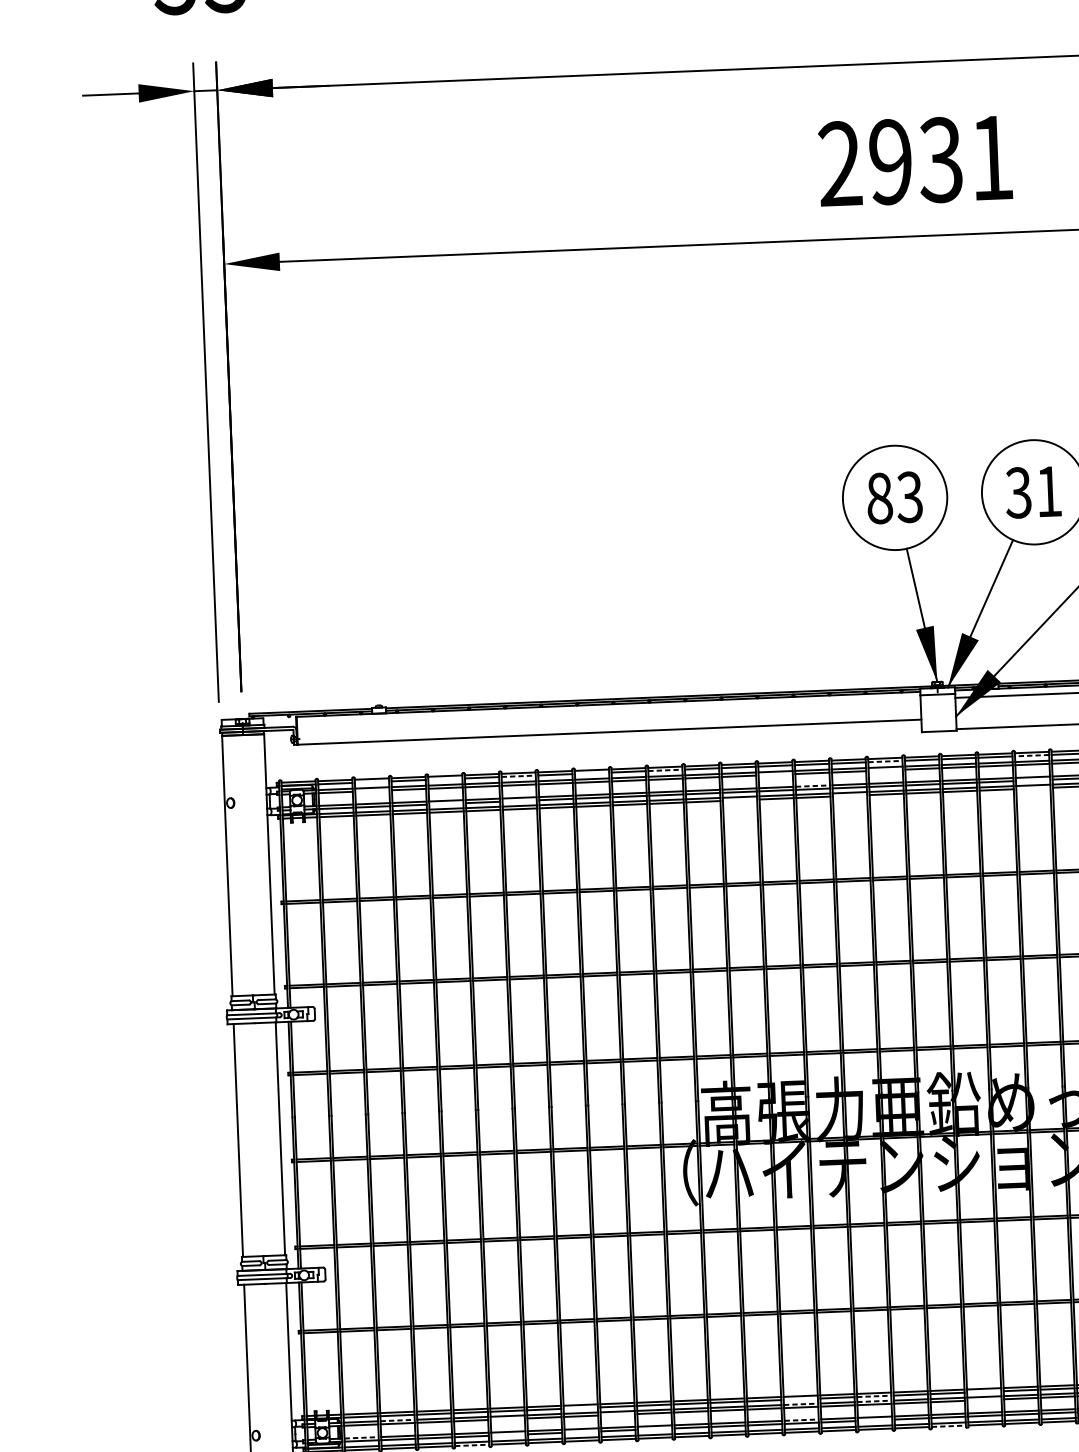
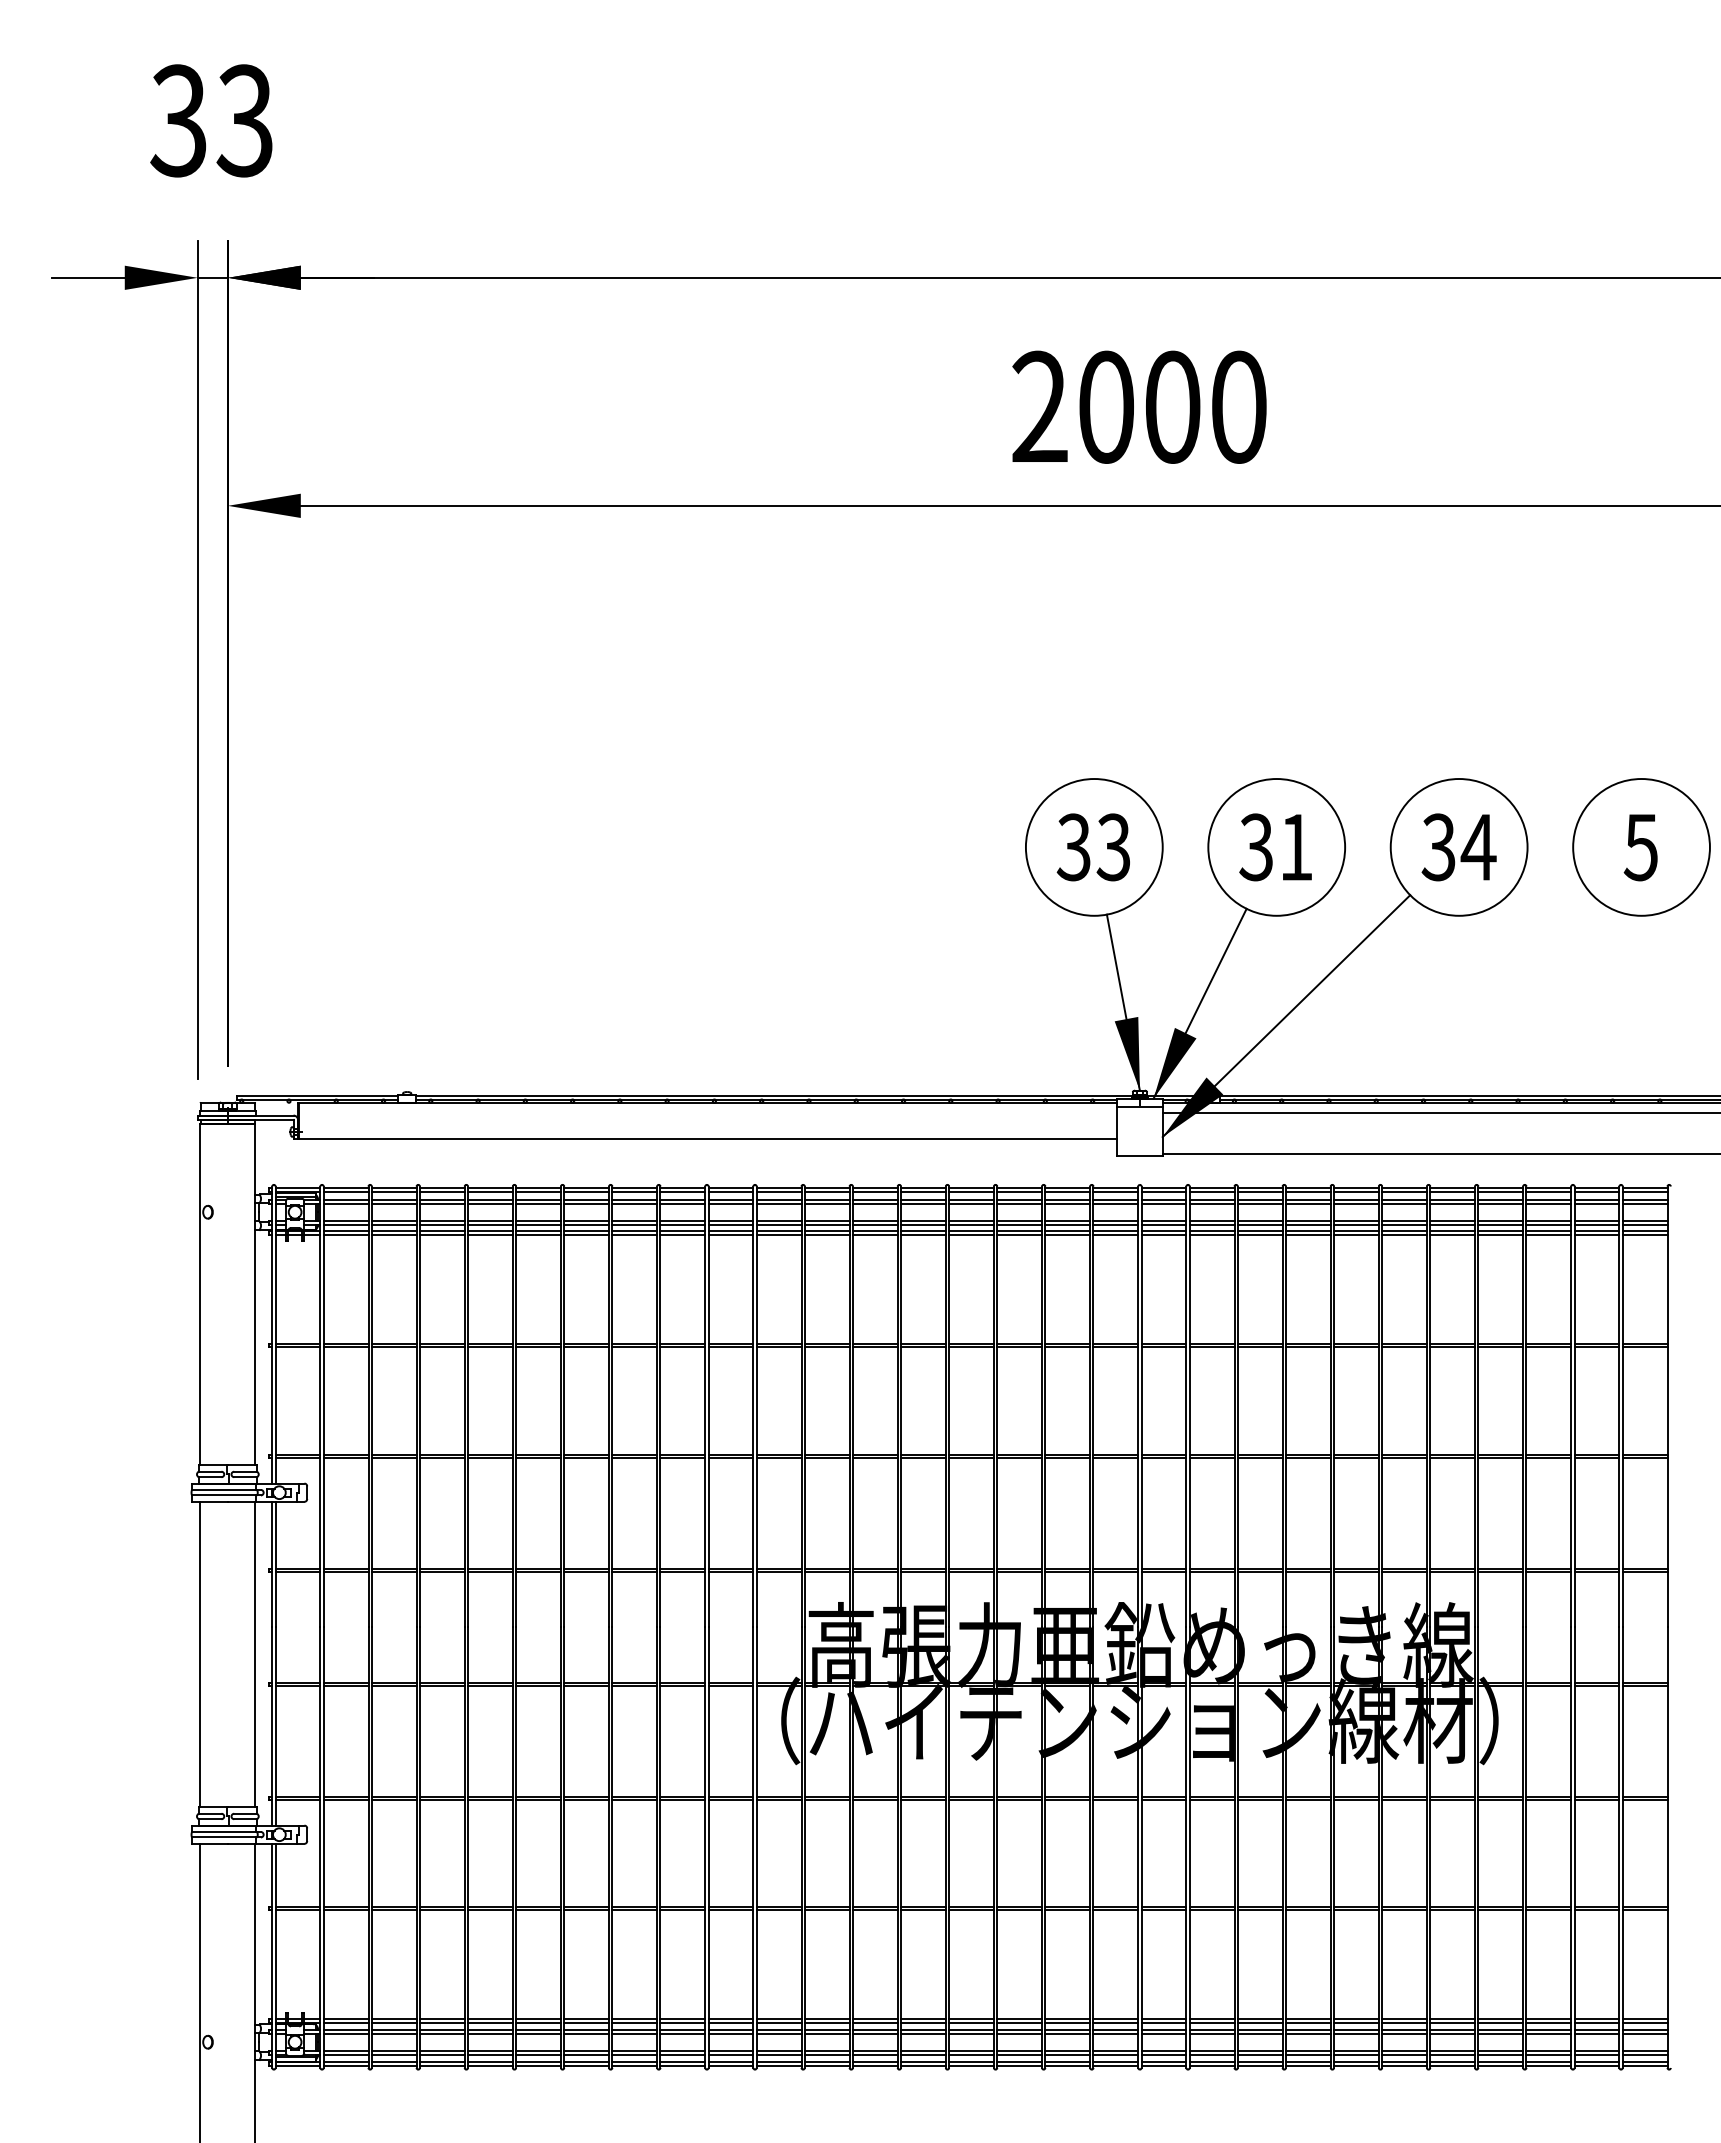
text: (941, 159) -> (1172, 406), 2931 -> 2000
text: (879, 498) -> (1073, 847), 83 -> 33
line: (1031, 755) -> (1259, 1192), dashed -> solid
line: (885, 761) -> (1068, 1192), dashed -> solid
line: (665, 770) -> (779, 1192), dashed -> solid
line: (885, 770) -> (1067, 1203), added
line: (591, 773) -> (682, 1192), added
line: (775, 774) -> (923, 1203), added
line: (519, 776) -> (587, 1192), dashed -> solid
line: (445, 779) -> (490, 1192), added
line: (1032, 780) -> (1259, 1224), added
line: (371, 782) -> (393, 1192), added
line: (813, 785) -> (972, 1220), dashed -> solid
line: (1032, 788) -> (1259, 1235), added
line: (371, 790) -> (393, 1203), added
line: (849, 795) -> (1019, 1235), added
line: (519, 800) -> (586, 1224), added
line: (739, 800) -> (874, 1235), added
line: (446, 803) -> (490, 1224), added
line: (983, 1392) -> (1163, 2023), added
line: (874, 1396) -> (1020, 2023), dashed -> solid
line: (800, 1399) -> (923, 2023), added
line: (984, 1399) -> (1163, 2033), added
line: (875, 1401) -> (1020, 2029), dashed -> solid
line: (801, 1404) -> (923, 2029), dashed -> solid
line: (580, 1408) -> (634, 2023), added
line: (617, 1414) -> (682, 2033), added
line: (507, 1418) -> (538, 2033), added
line: (397, 1420) -> (394, 2029), dashed -> solid
line: (801, 1420) -> (923, 2050), dashed -> solid
line: (875, 1420) -> (1019, 2054), added
line: (949, 1426) -> (1116, 2066), dashed -> solid
line: (654, 1429) -> (730, 2054), added
line: (581, 1432) -> (634, 2054), added
line: (508, 1434) -> (538, 2054), added
line: (361, 1437) -> (346, 2050), dashed -> solid
line: (472, 1445) -> (490, 2066), dashed -> solid

